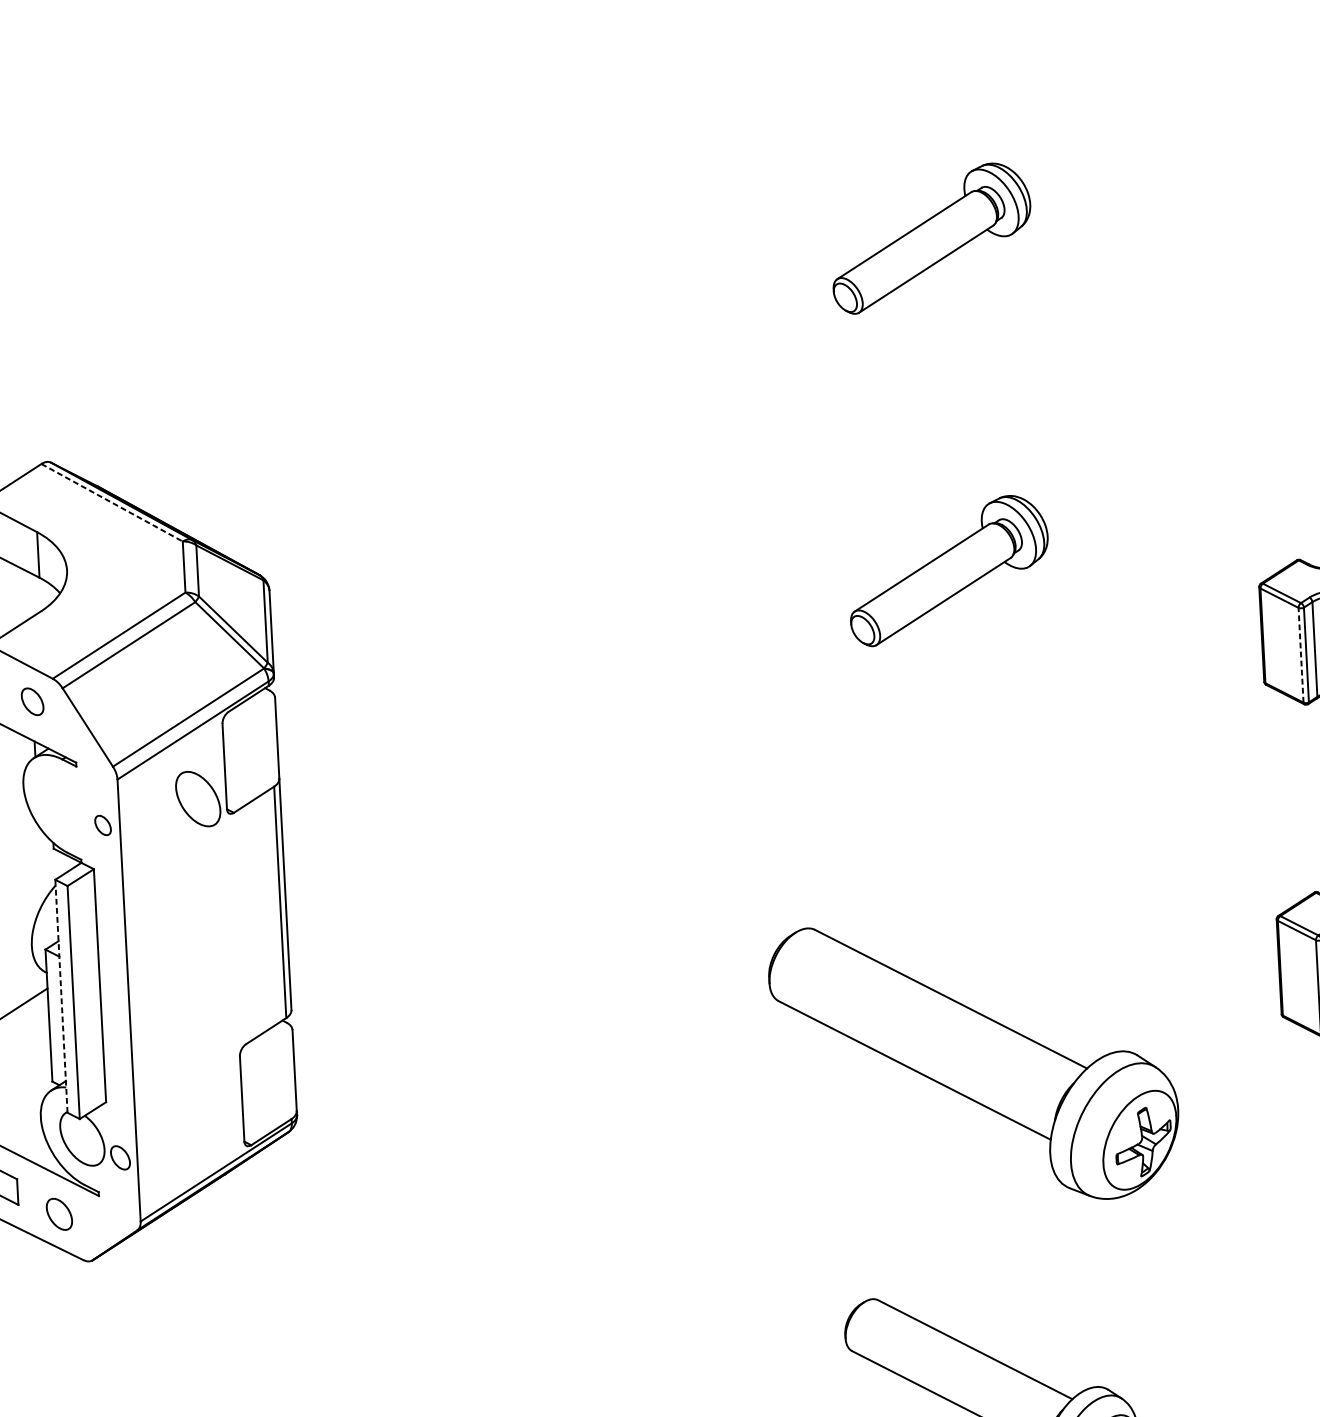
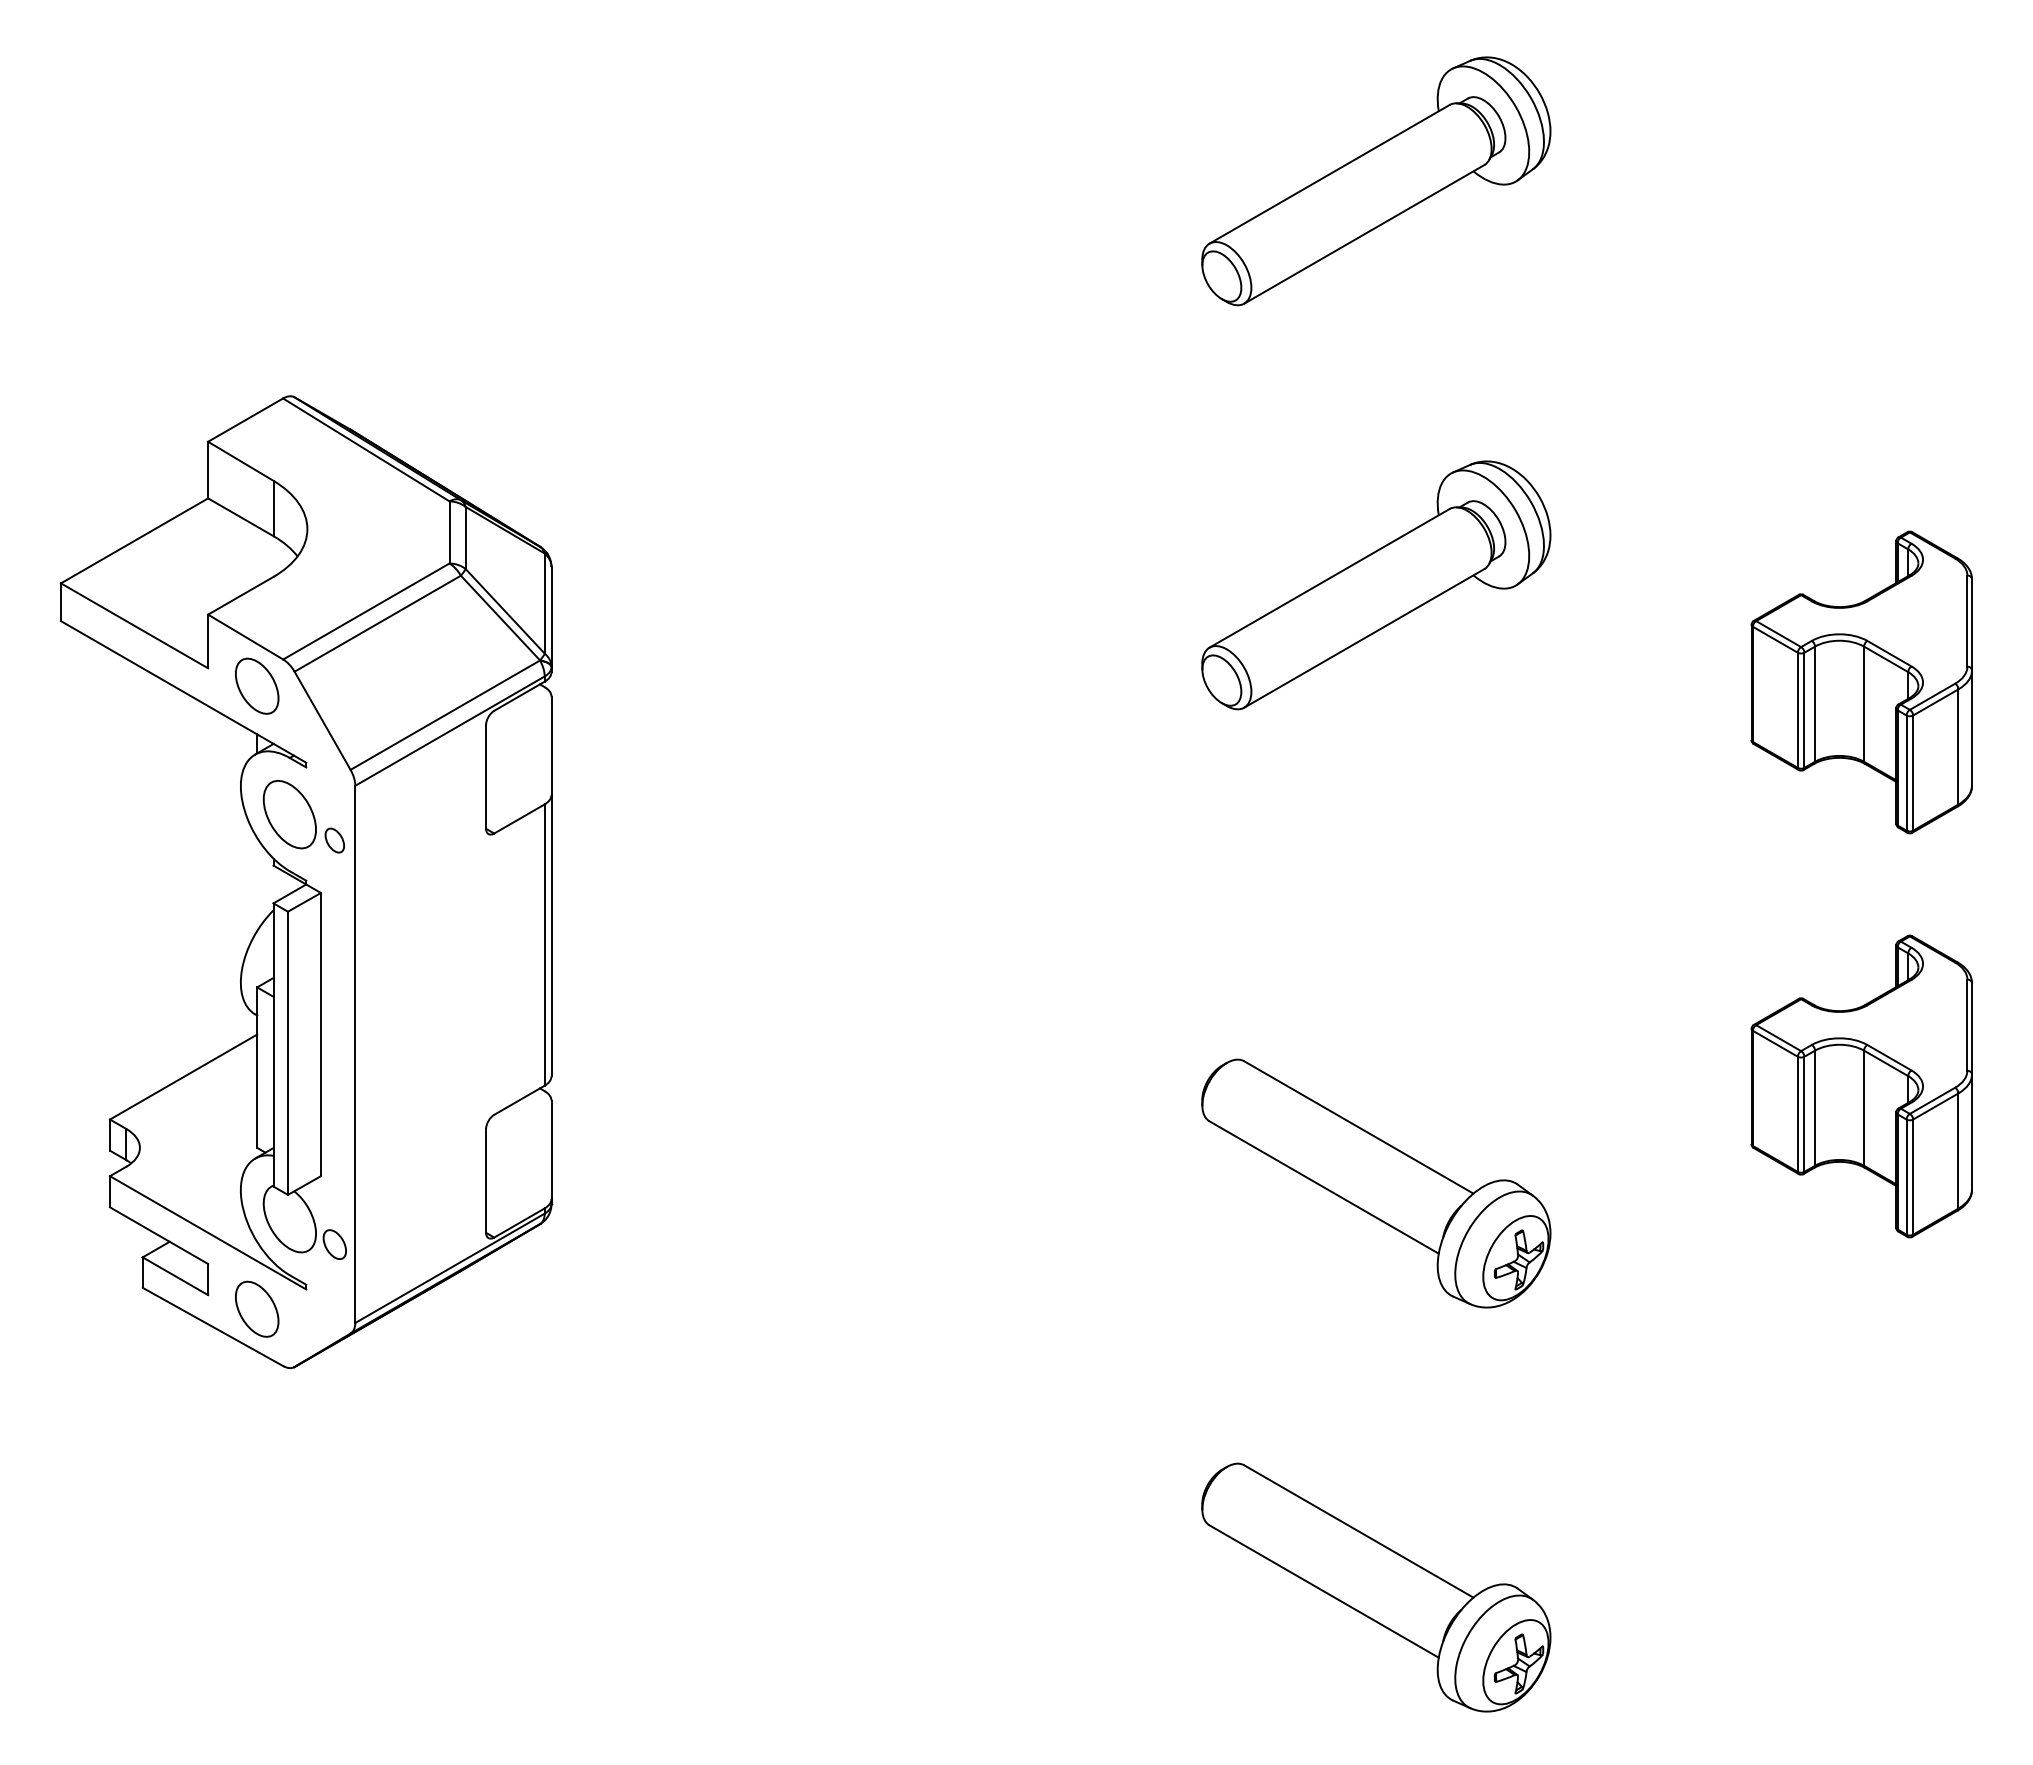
part: (931, 238) -> (1376, 181), size x1.43
line: (112, 502) -> (366, 449), dashed -> solid
part: (949, 570) -> (1376, 585), size x1.43
line: (1300, 655) -> (1797, 710), dashed -> solid
part: (32, 701) -> (257, 685), size x1.67
part: (197, 799) -> (289, 814), moved
line: (61, 995) -> (273, 1044), dashed -> solid
part: (974, 1062) -> (1376, 1183), size x0.71
part: (59, 1213) -> (257, 1308), size x1.43

